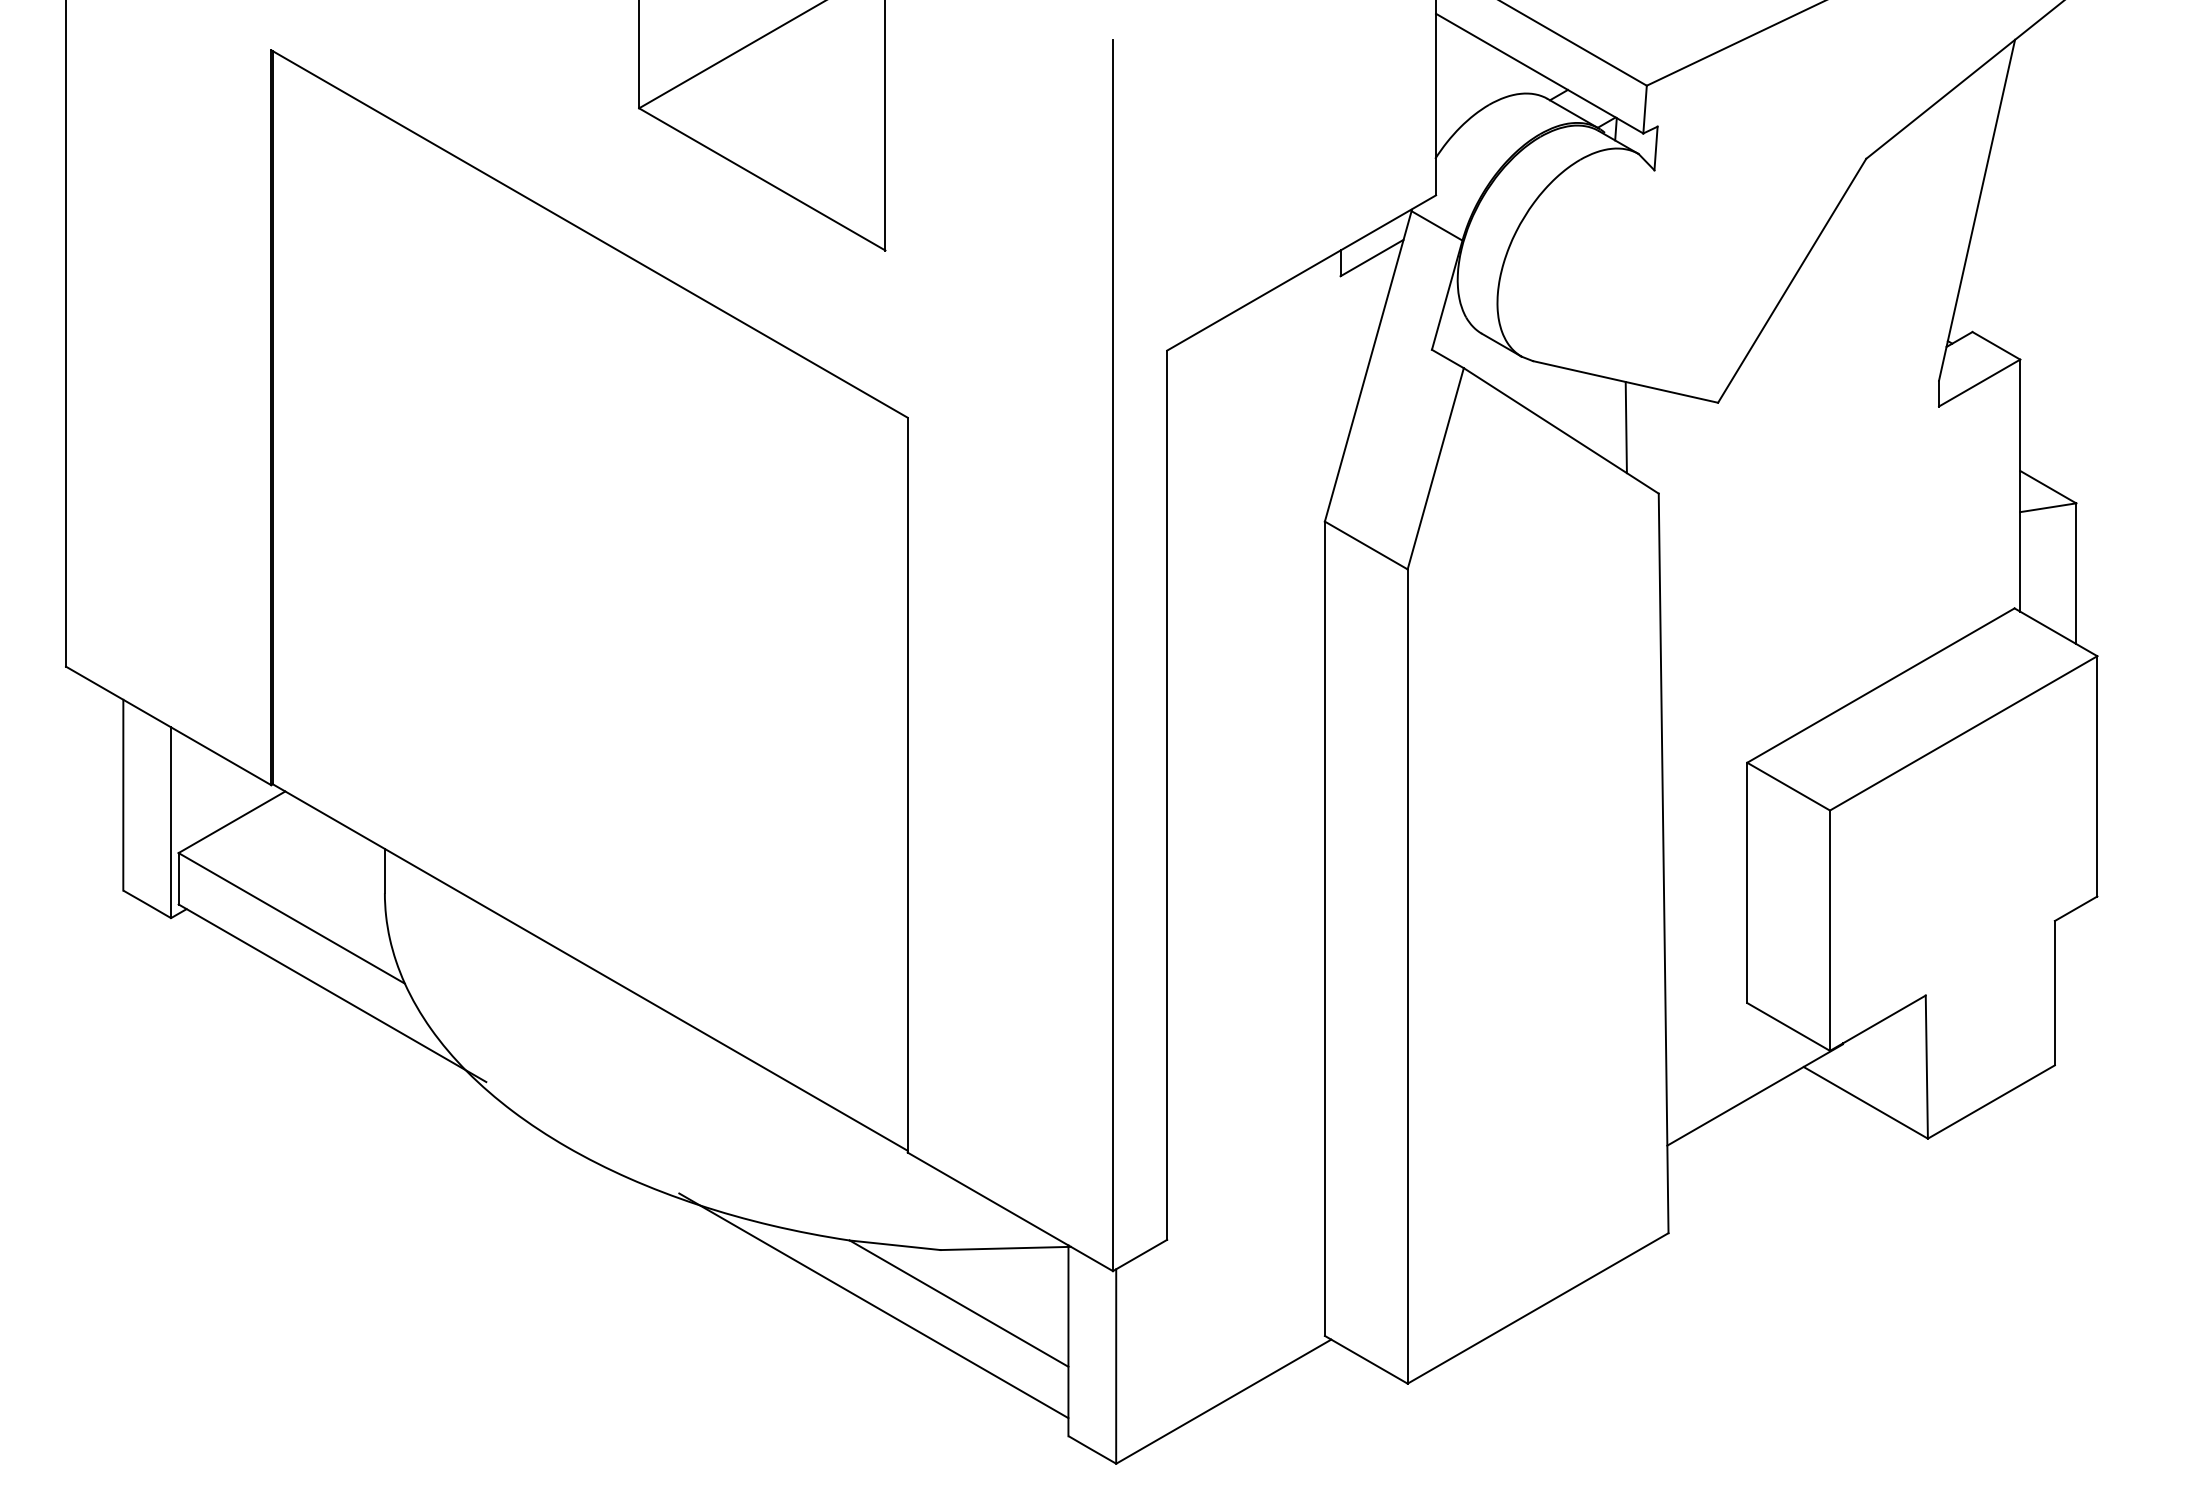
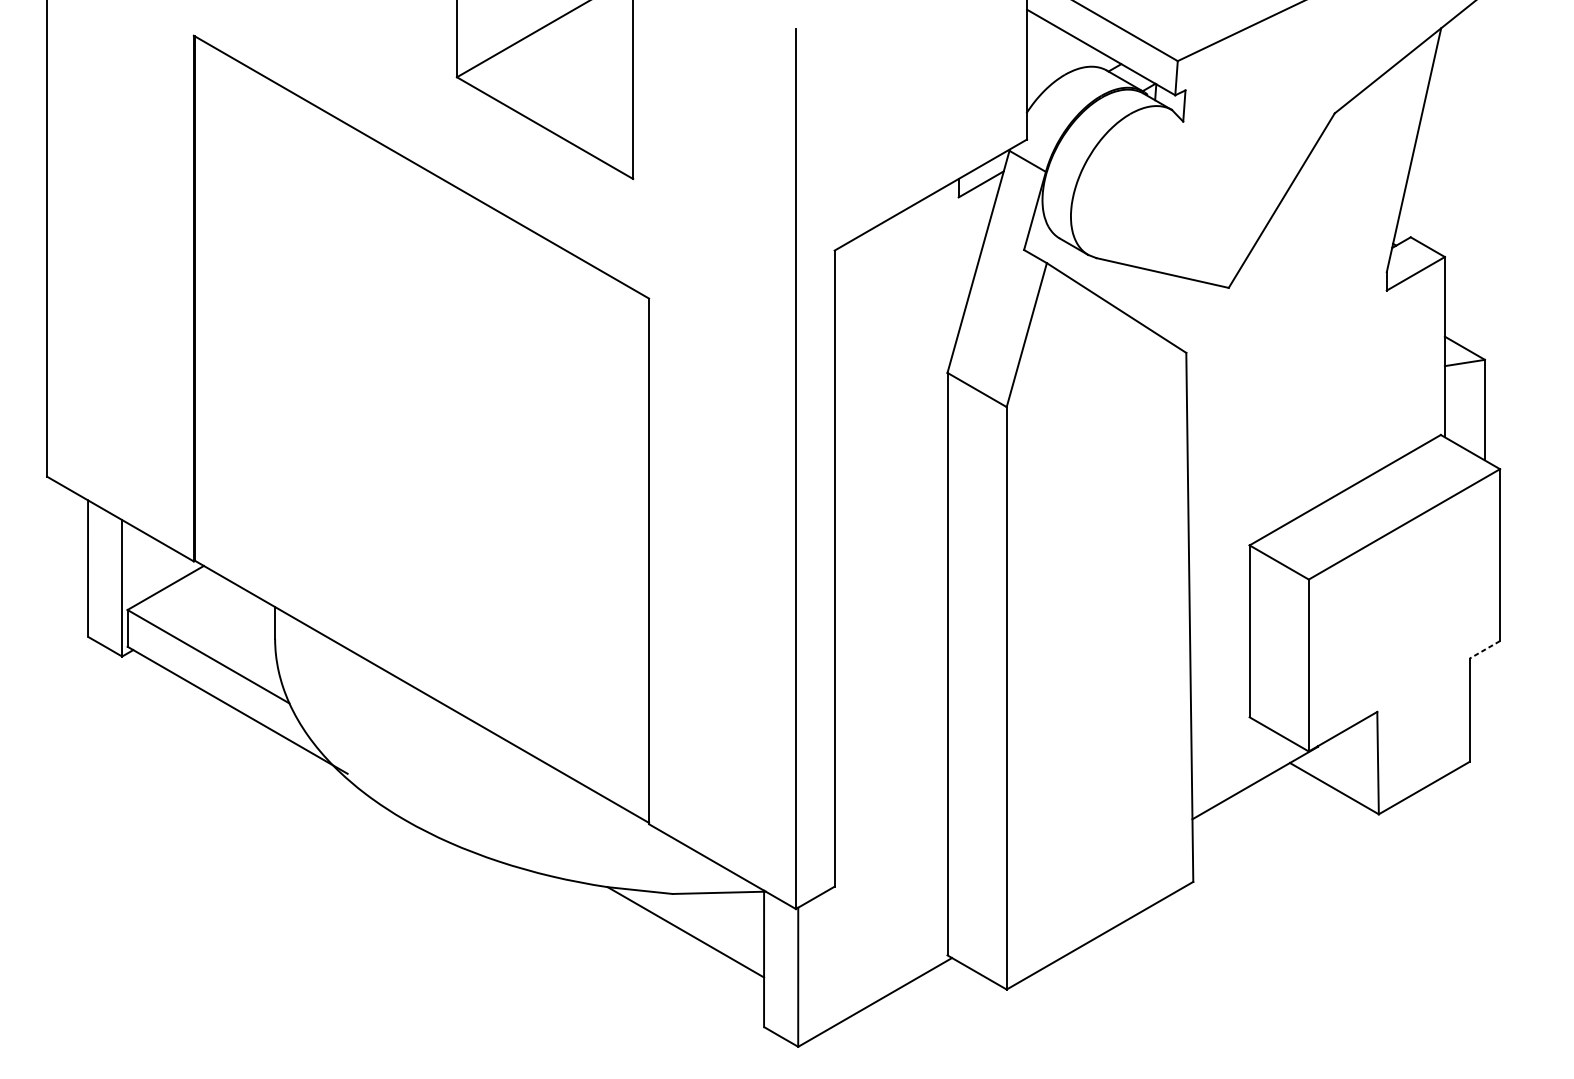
line: (1625, 427) -> (1162, 305), removed
line: (2075, 909) -> (1484, 650), solid -> dashed
line: (873, 1305) -> (624, 933), removed

